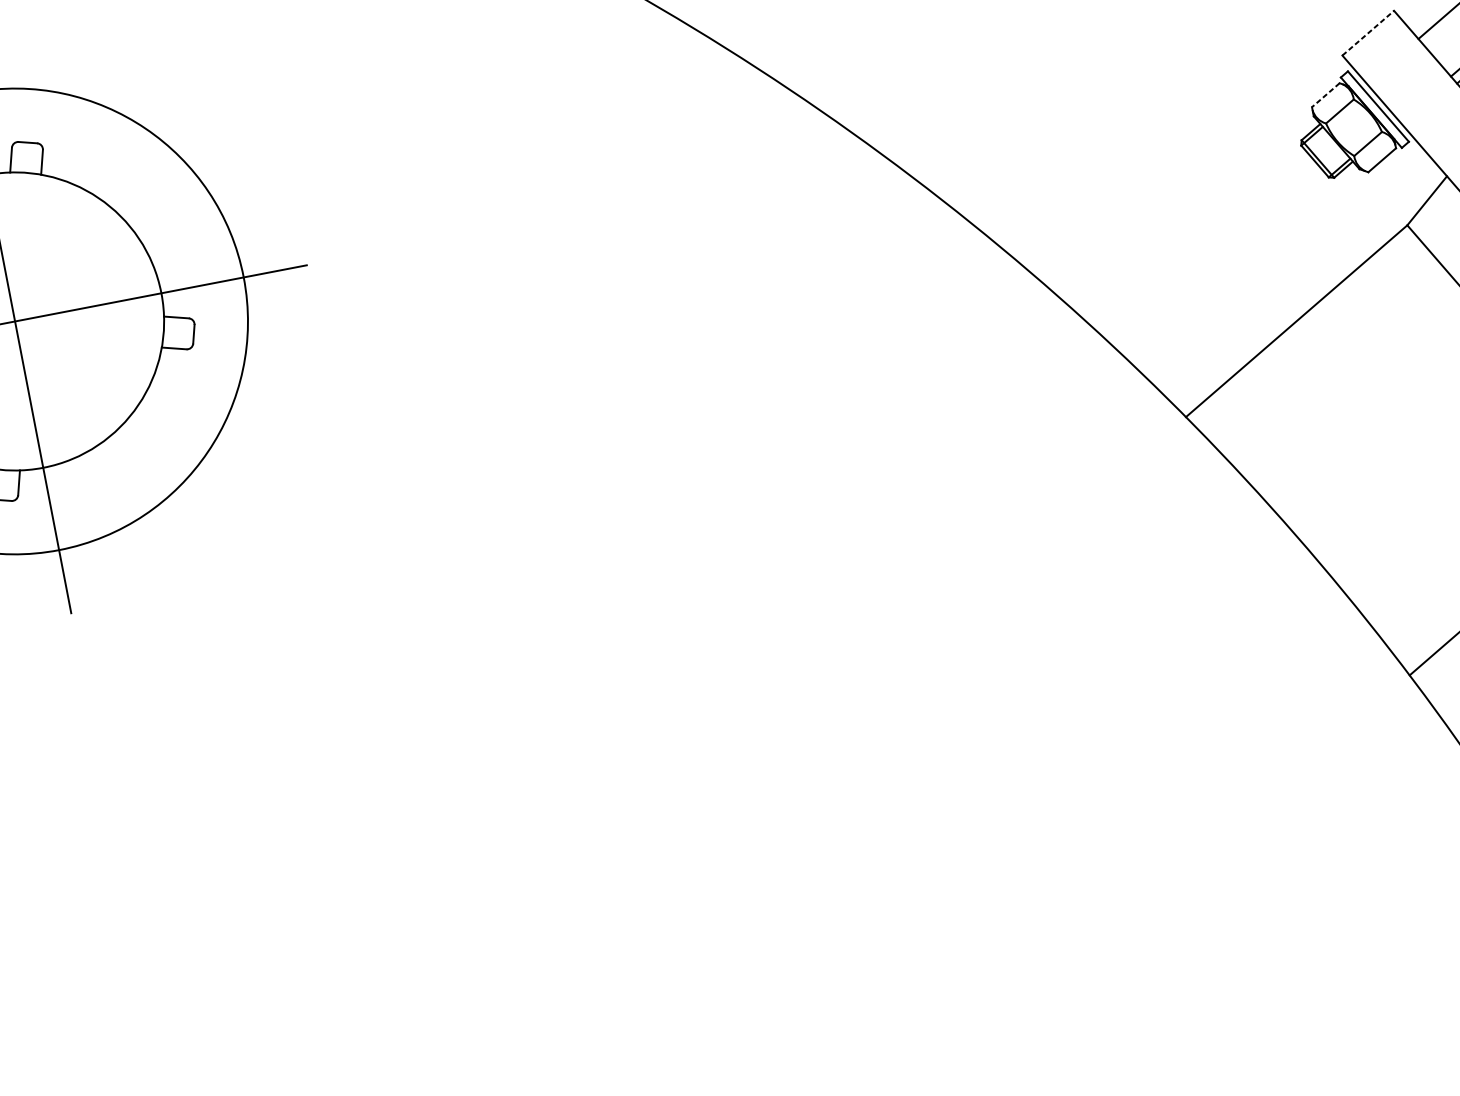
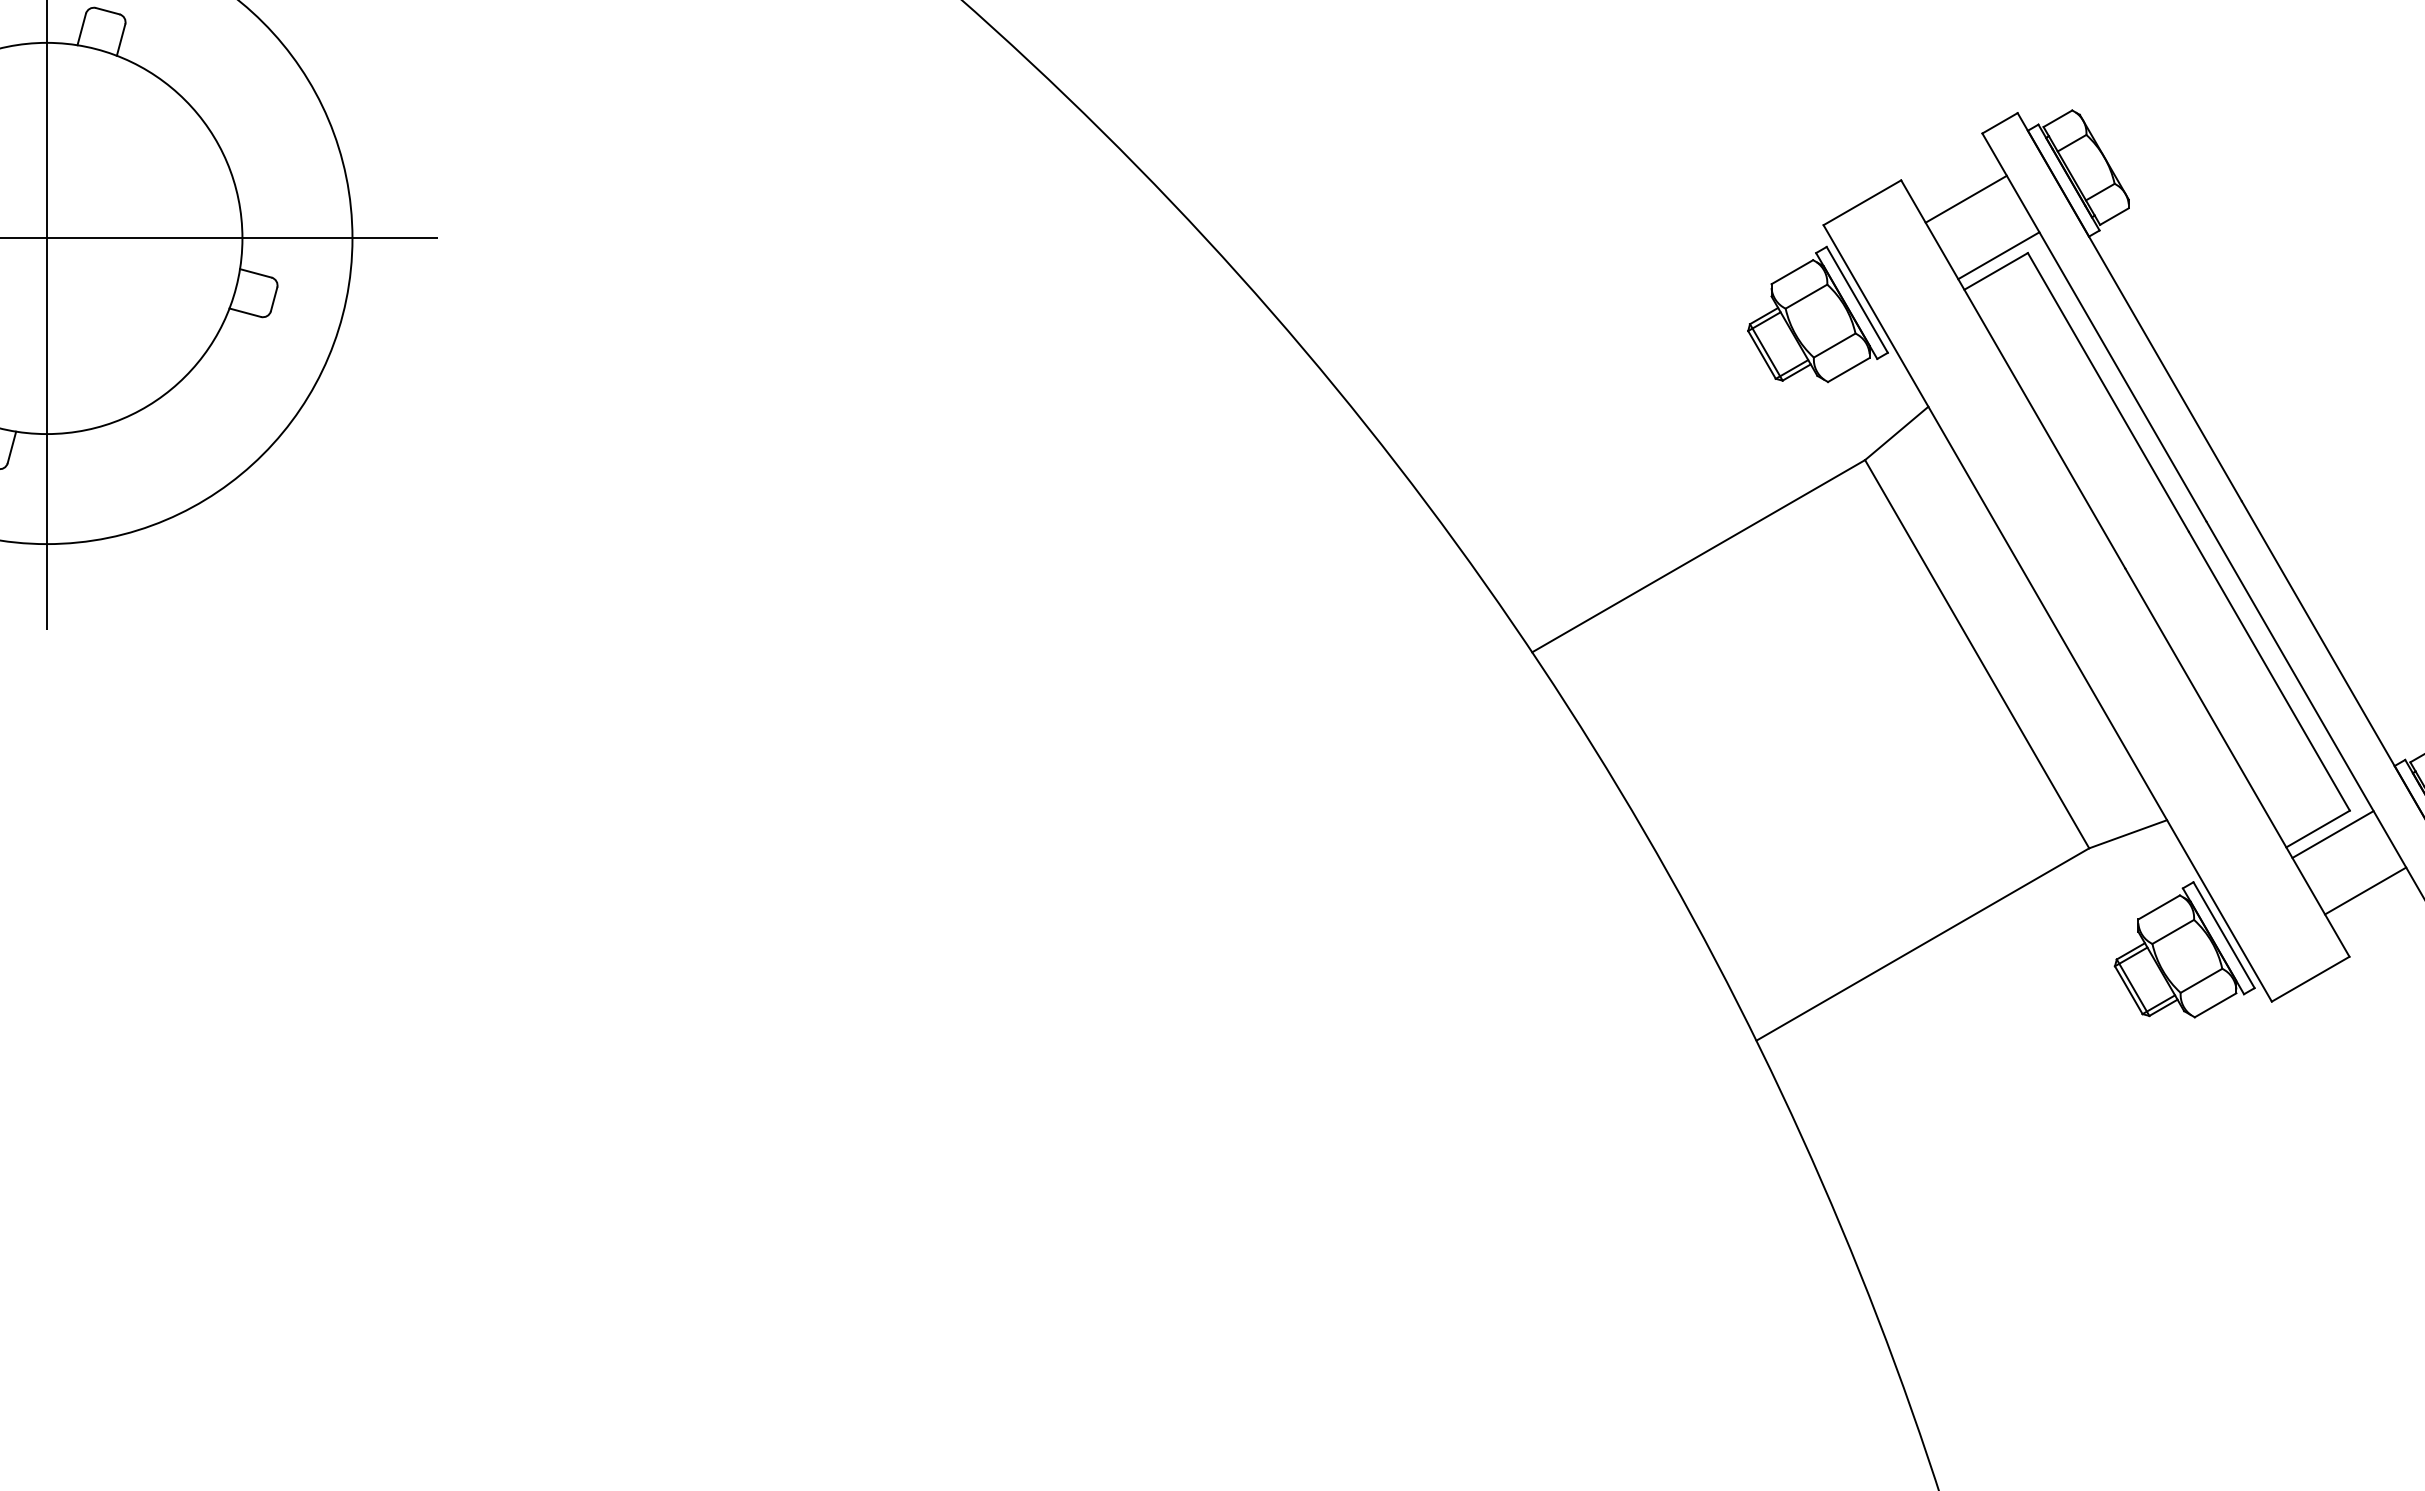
line: (1368, 32) -> (1862, 202), dashed -> solid
line: (1325, 95) -> (1791, 272), dashed -> solid

